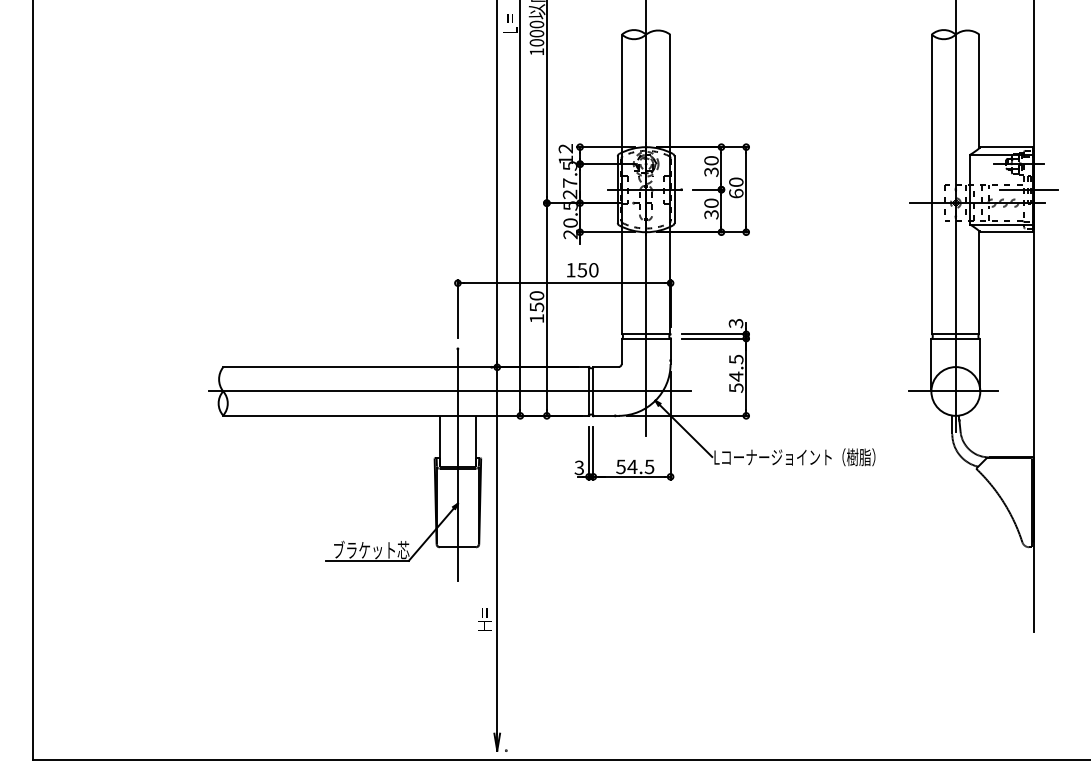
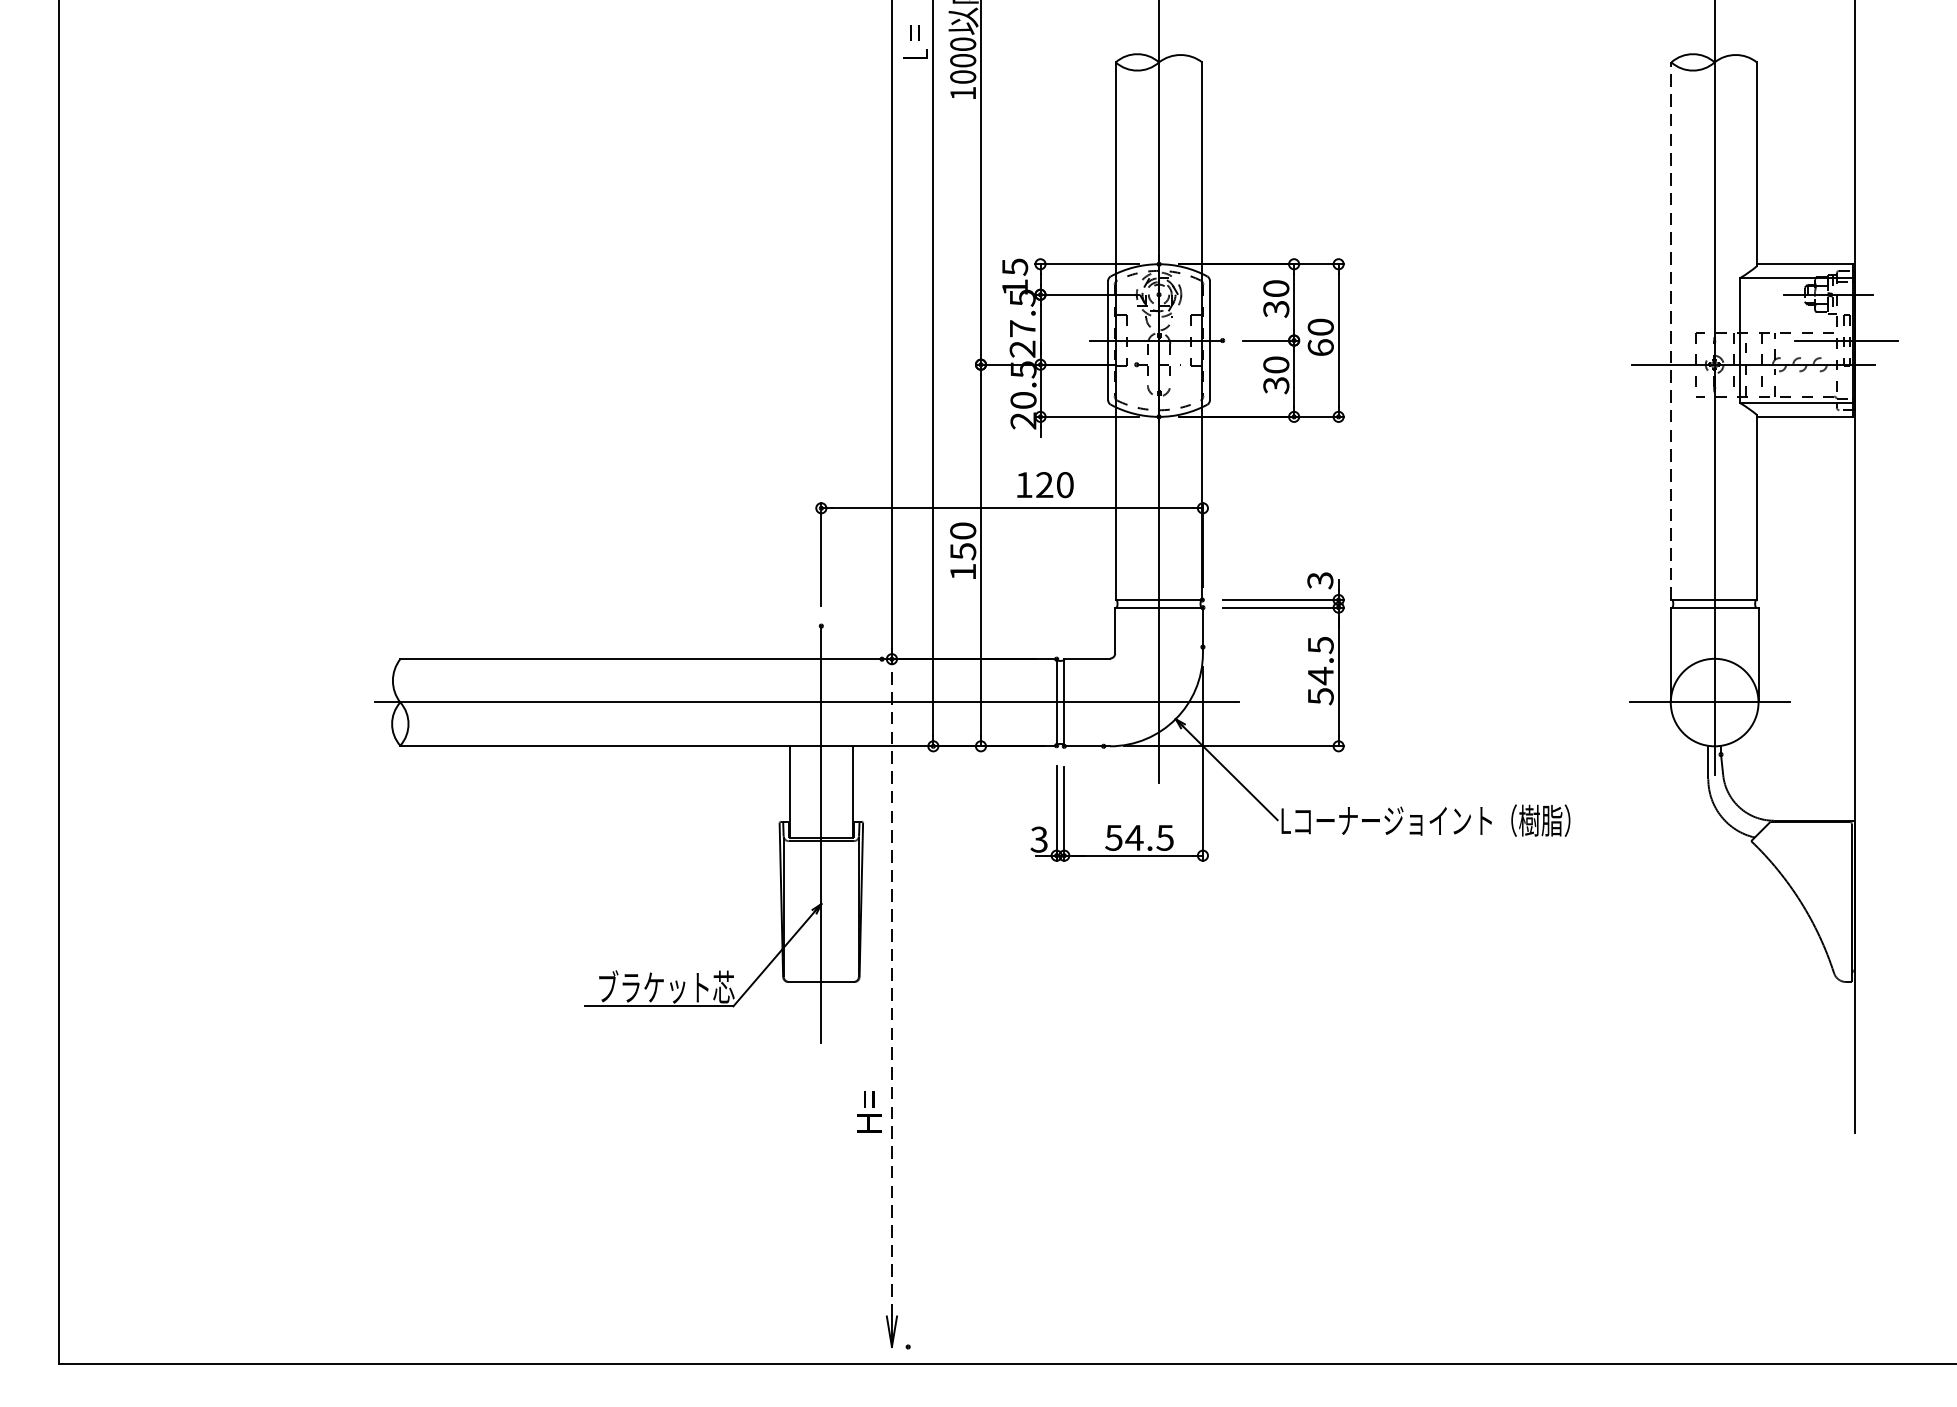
text: (565, 148) -> (1014, 266), 12 -> 15
line: (931, 184) -> (1670, 331), solid -> dashed
text: (582, 270) -> (1044, 485), 150 -> 120
line: (497, 549) -> (892, 986), solid -> dashed

